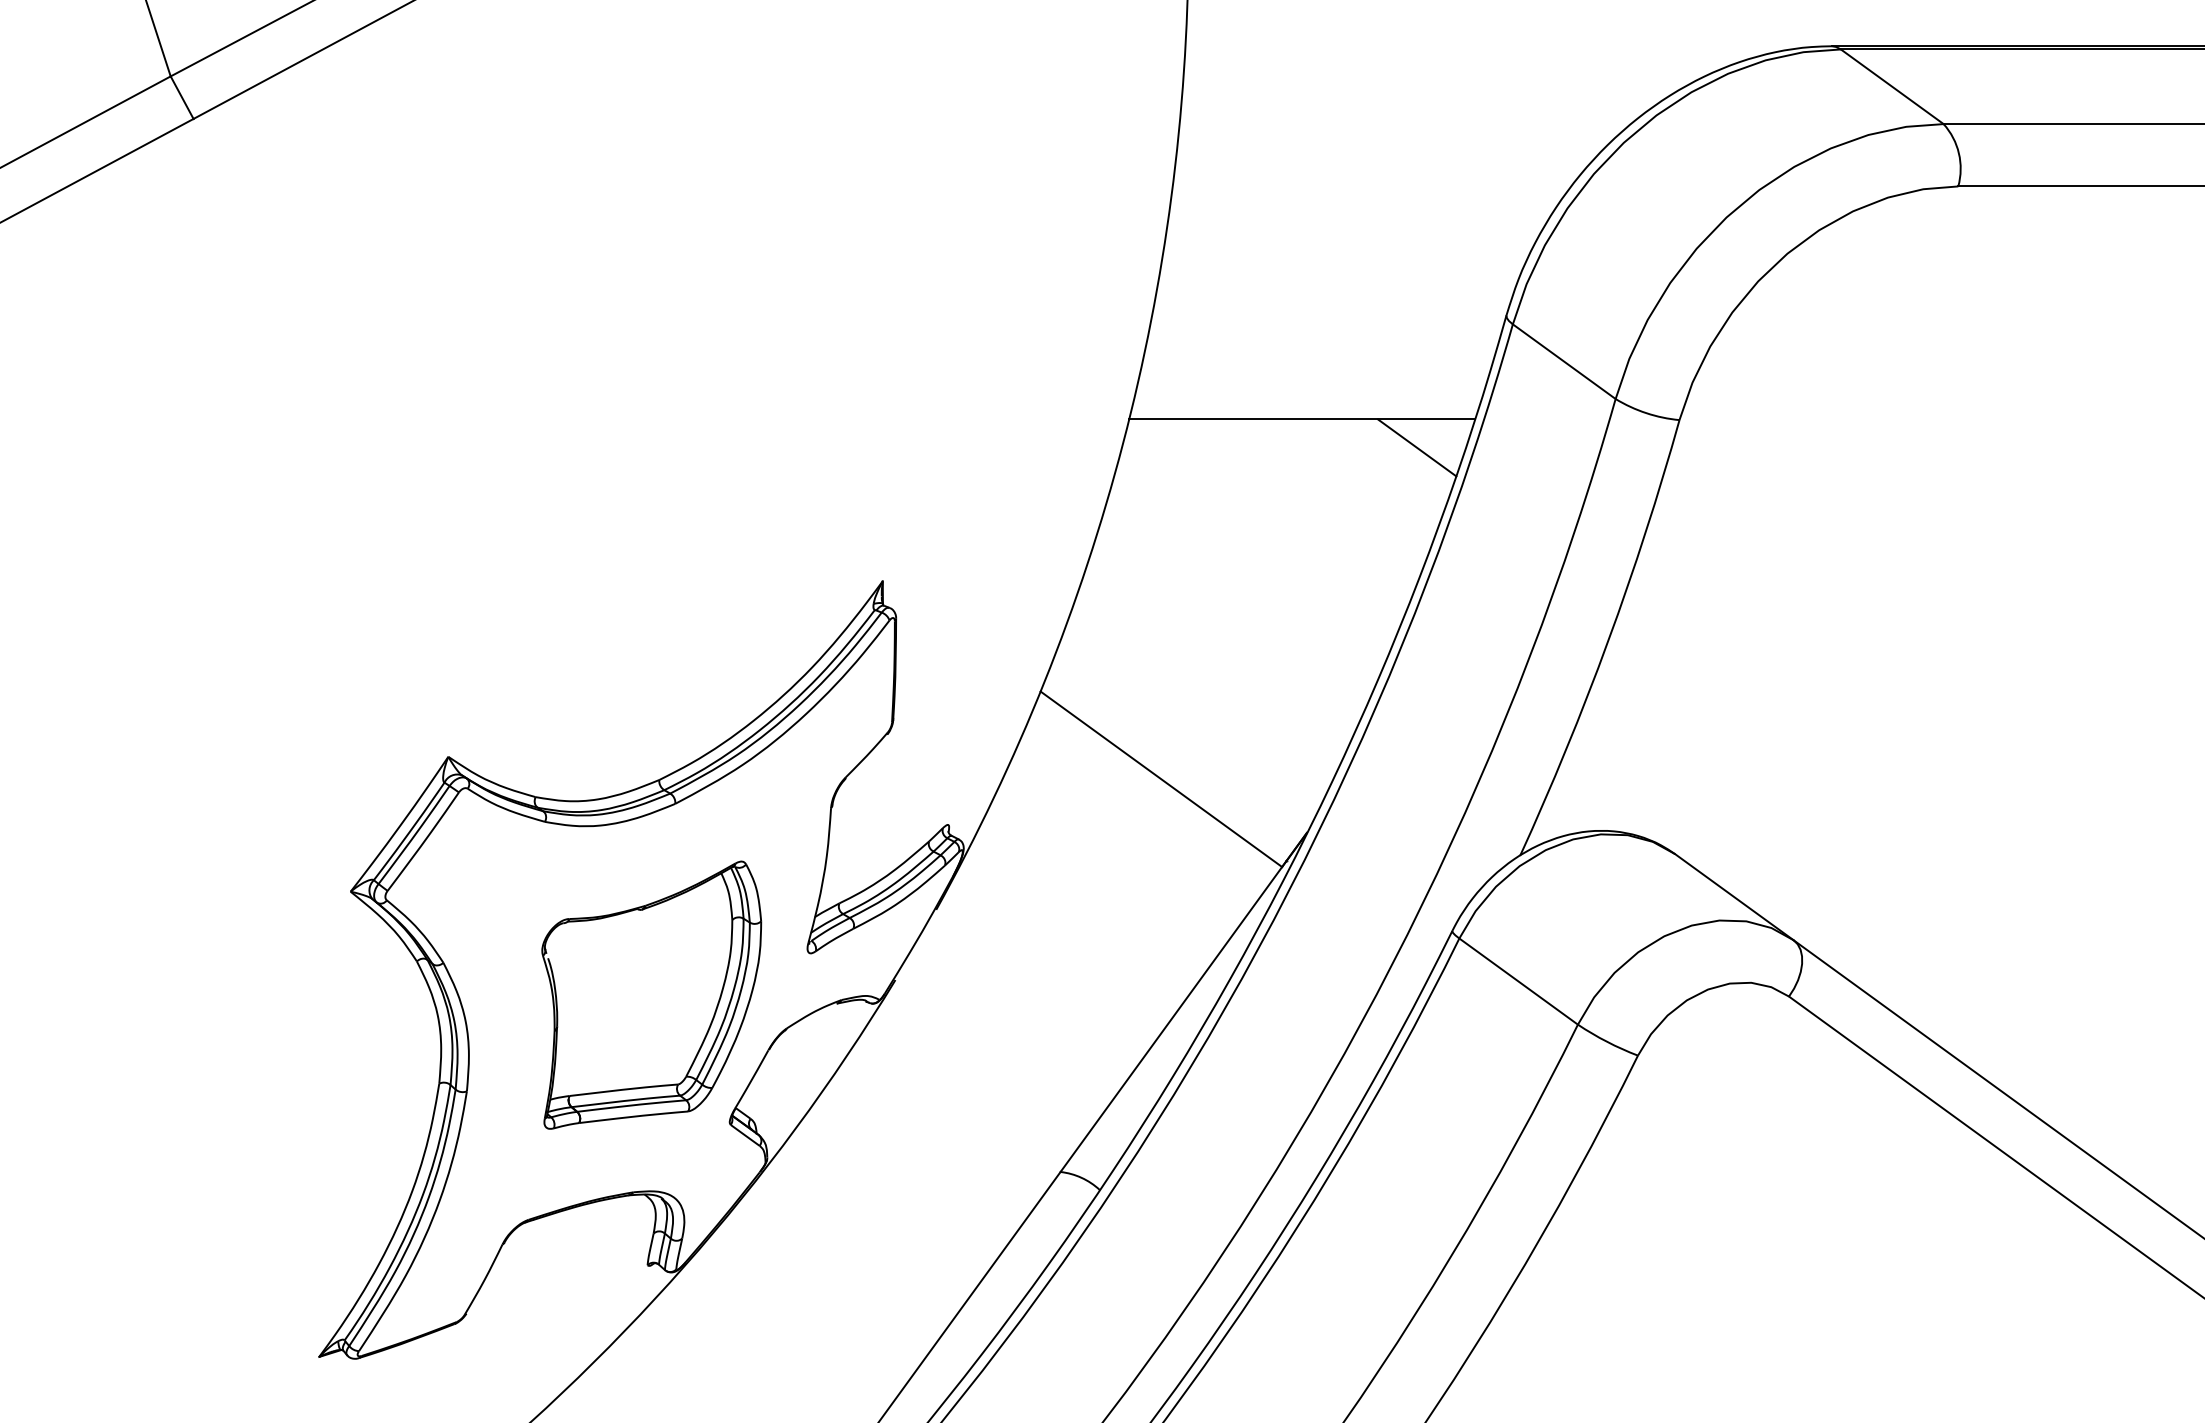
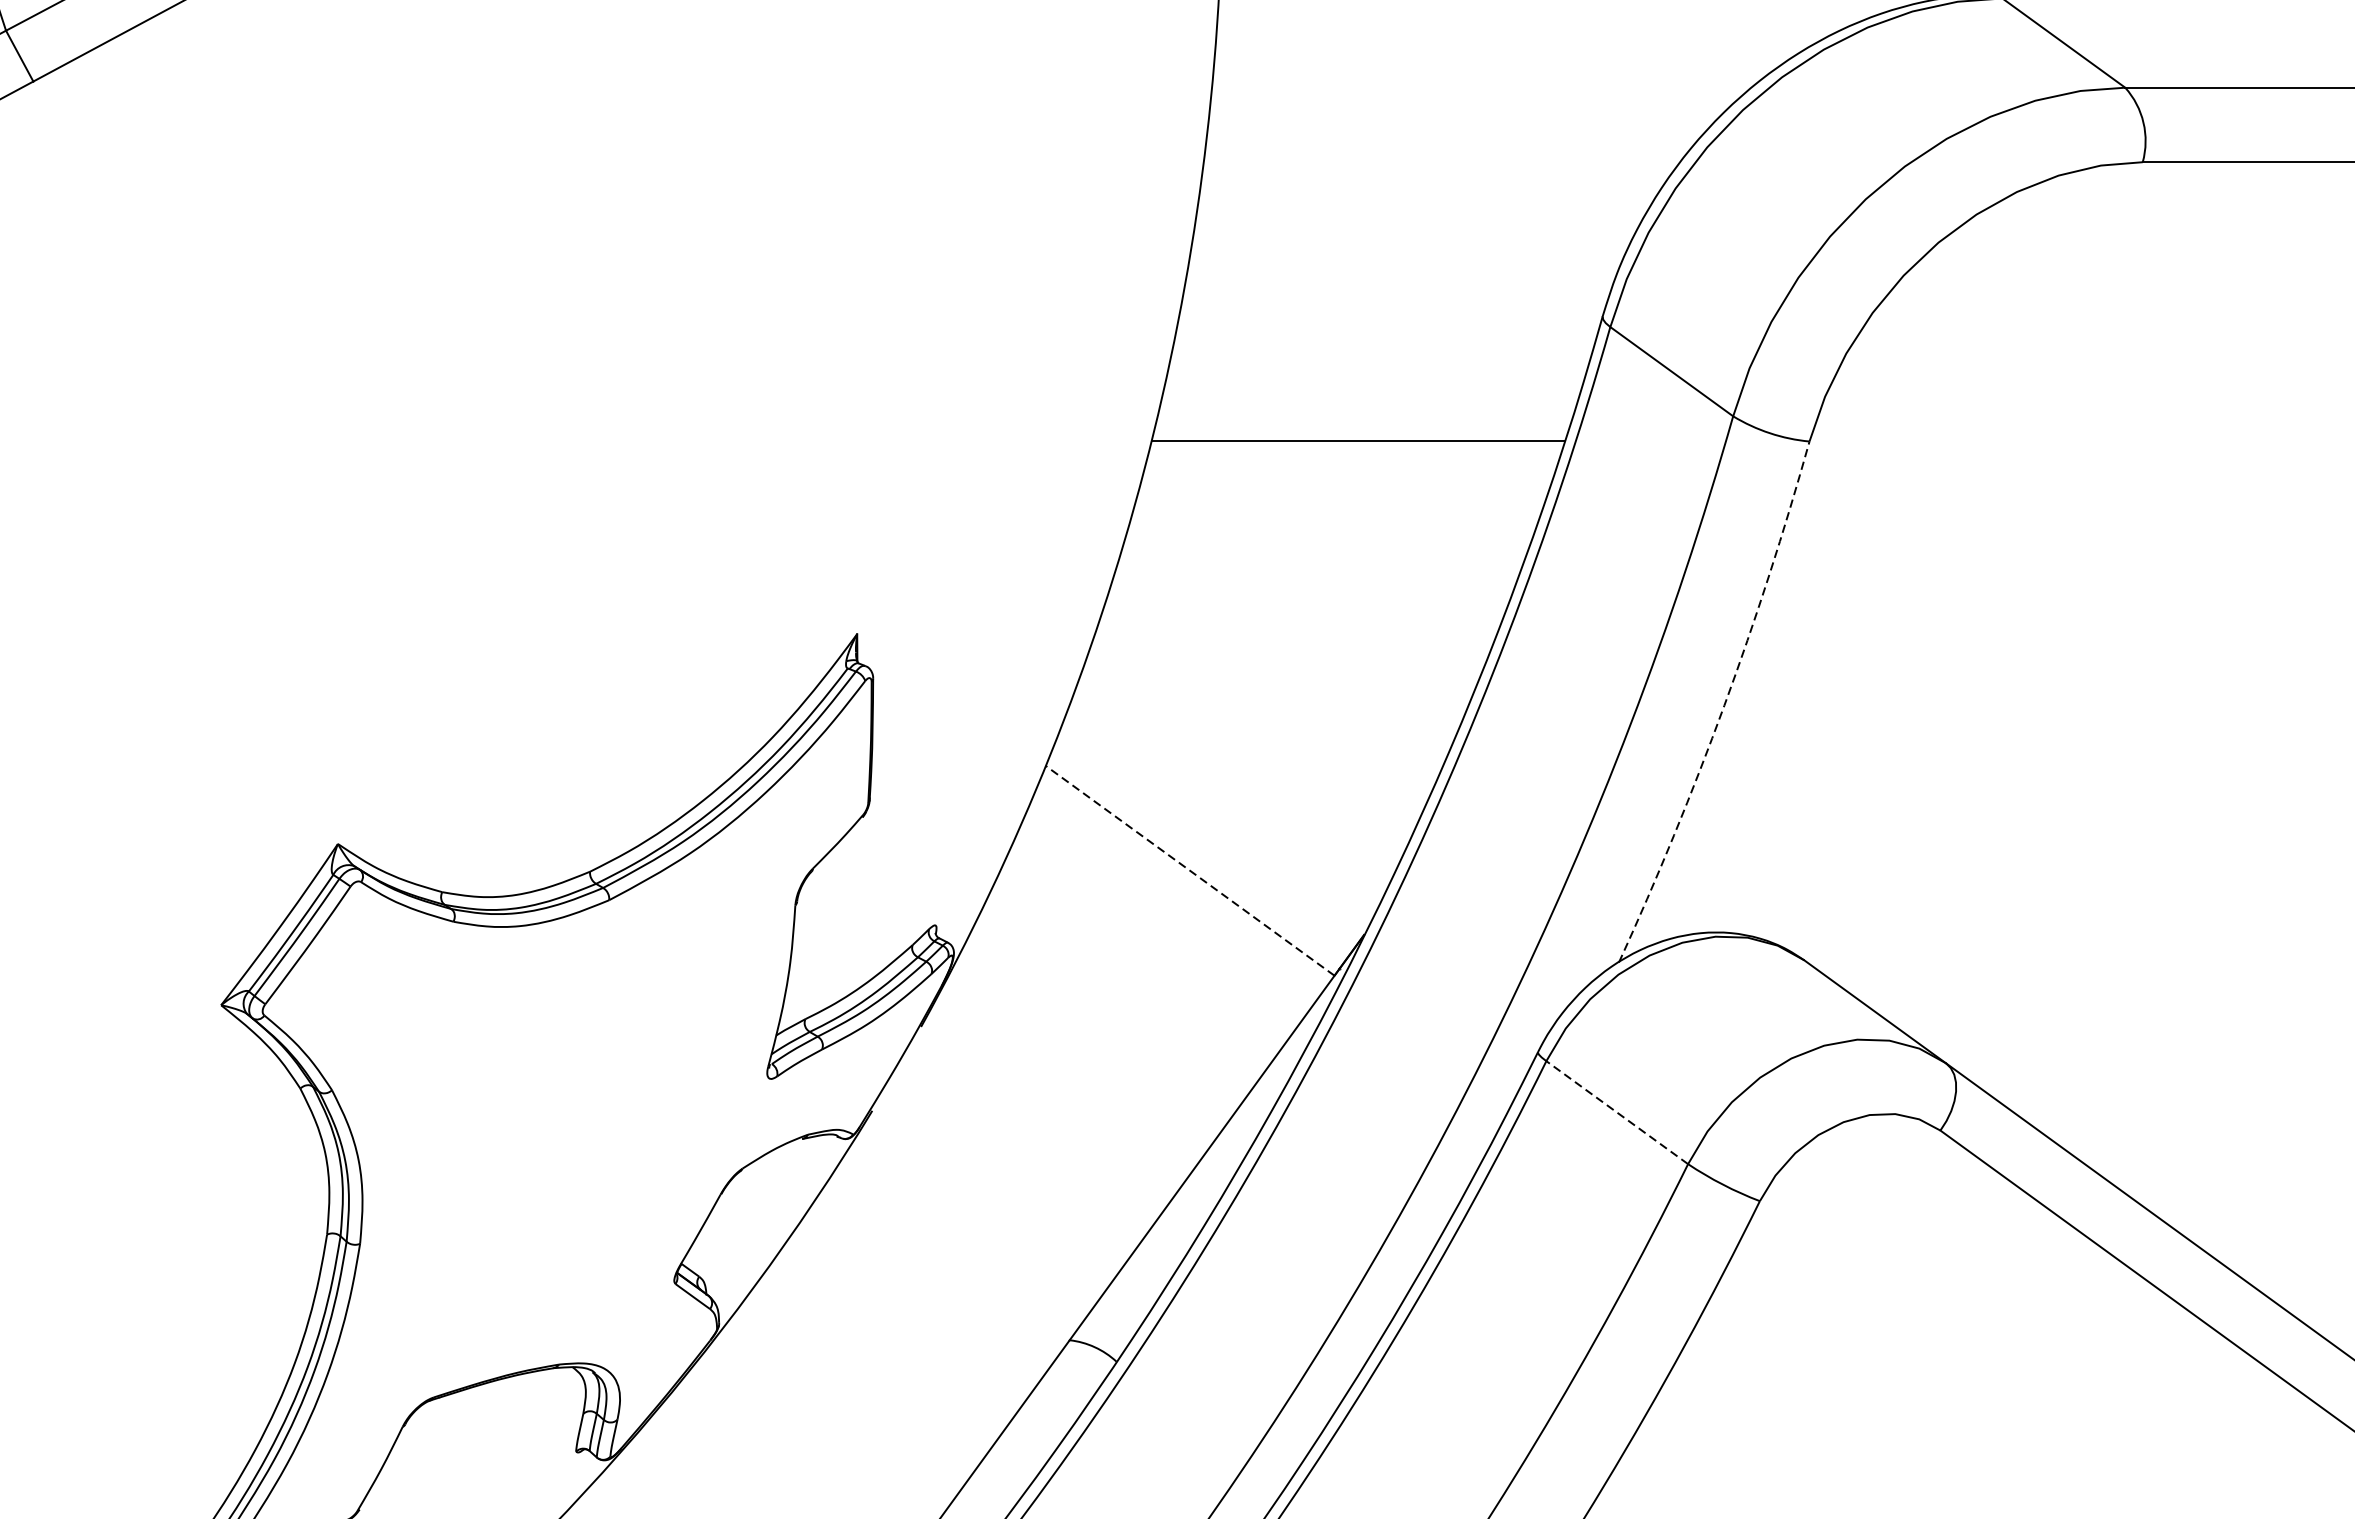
line: (1417, 447) -> (1496, 474), removed
arc: (1608, 641) -> (1724, 706), solid -> dashed
line: (1160, 779) -> (1189, 871), solid -> dashed
line: (1518, 981) -> (1617, 1112), solid -> dashed
part: (651, 994) -> (580, 1128), removed

